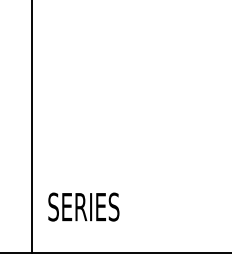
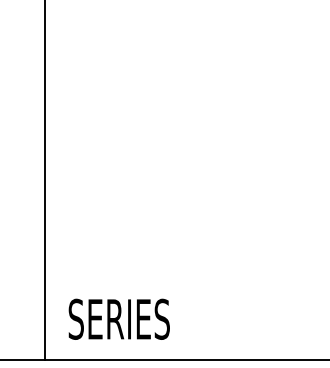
text: (83, 206) -> (118, 318), moved

